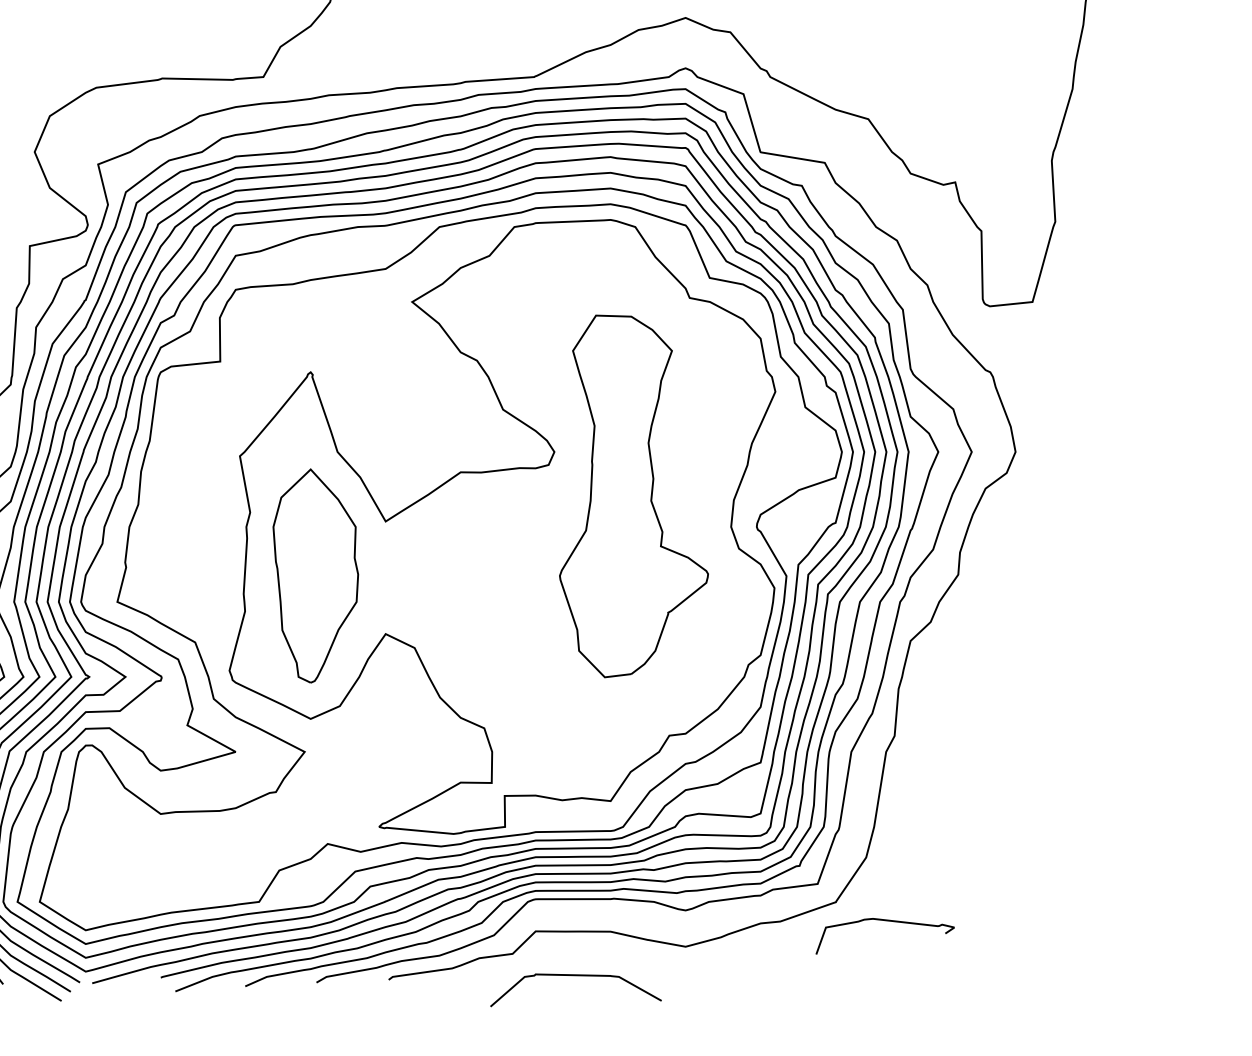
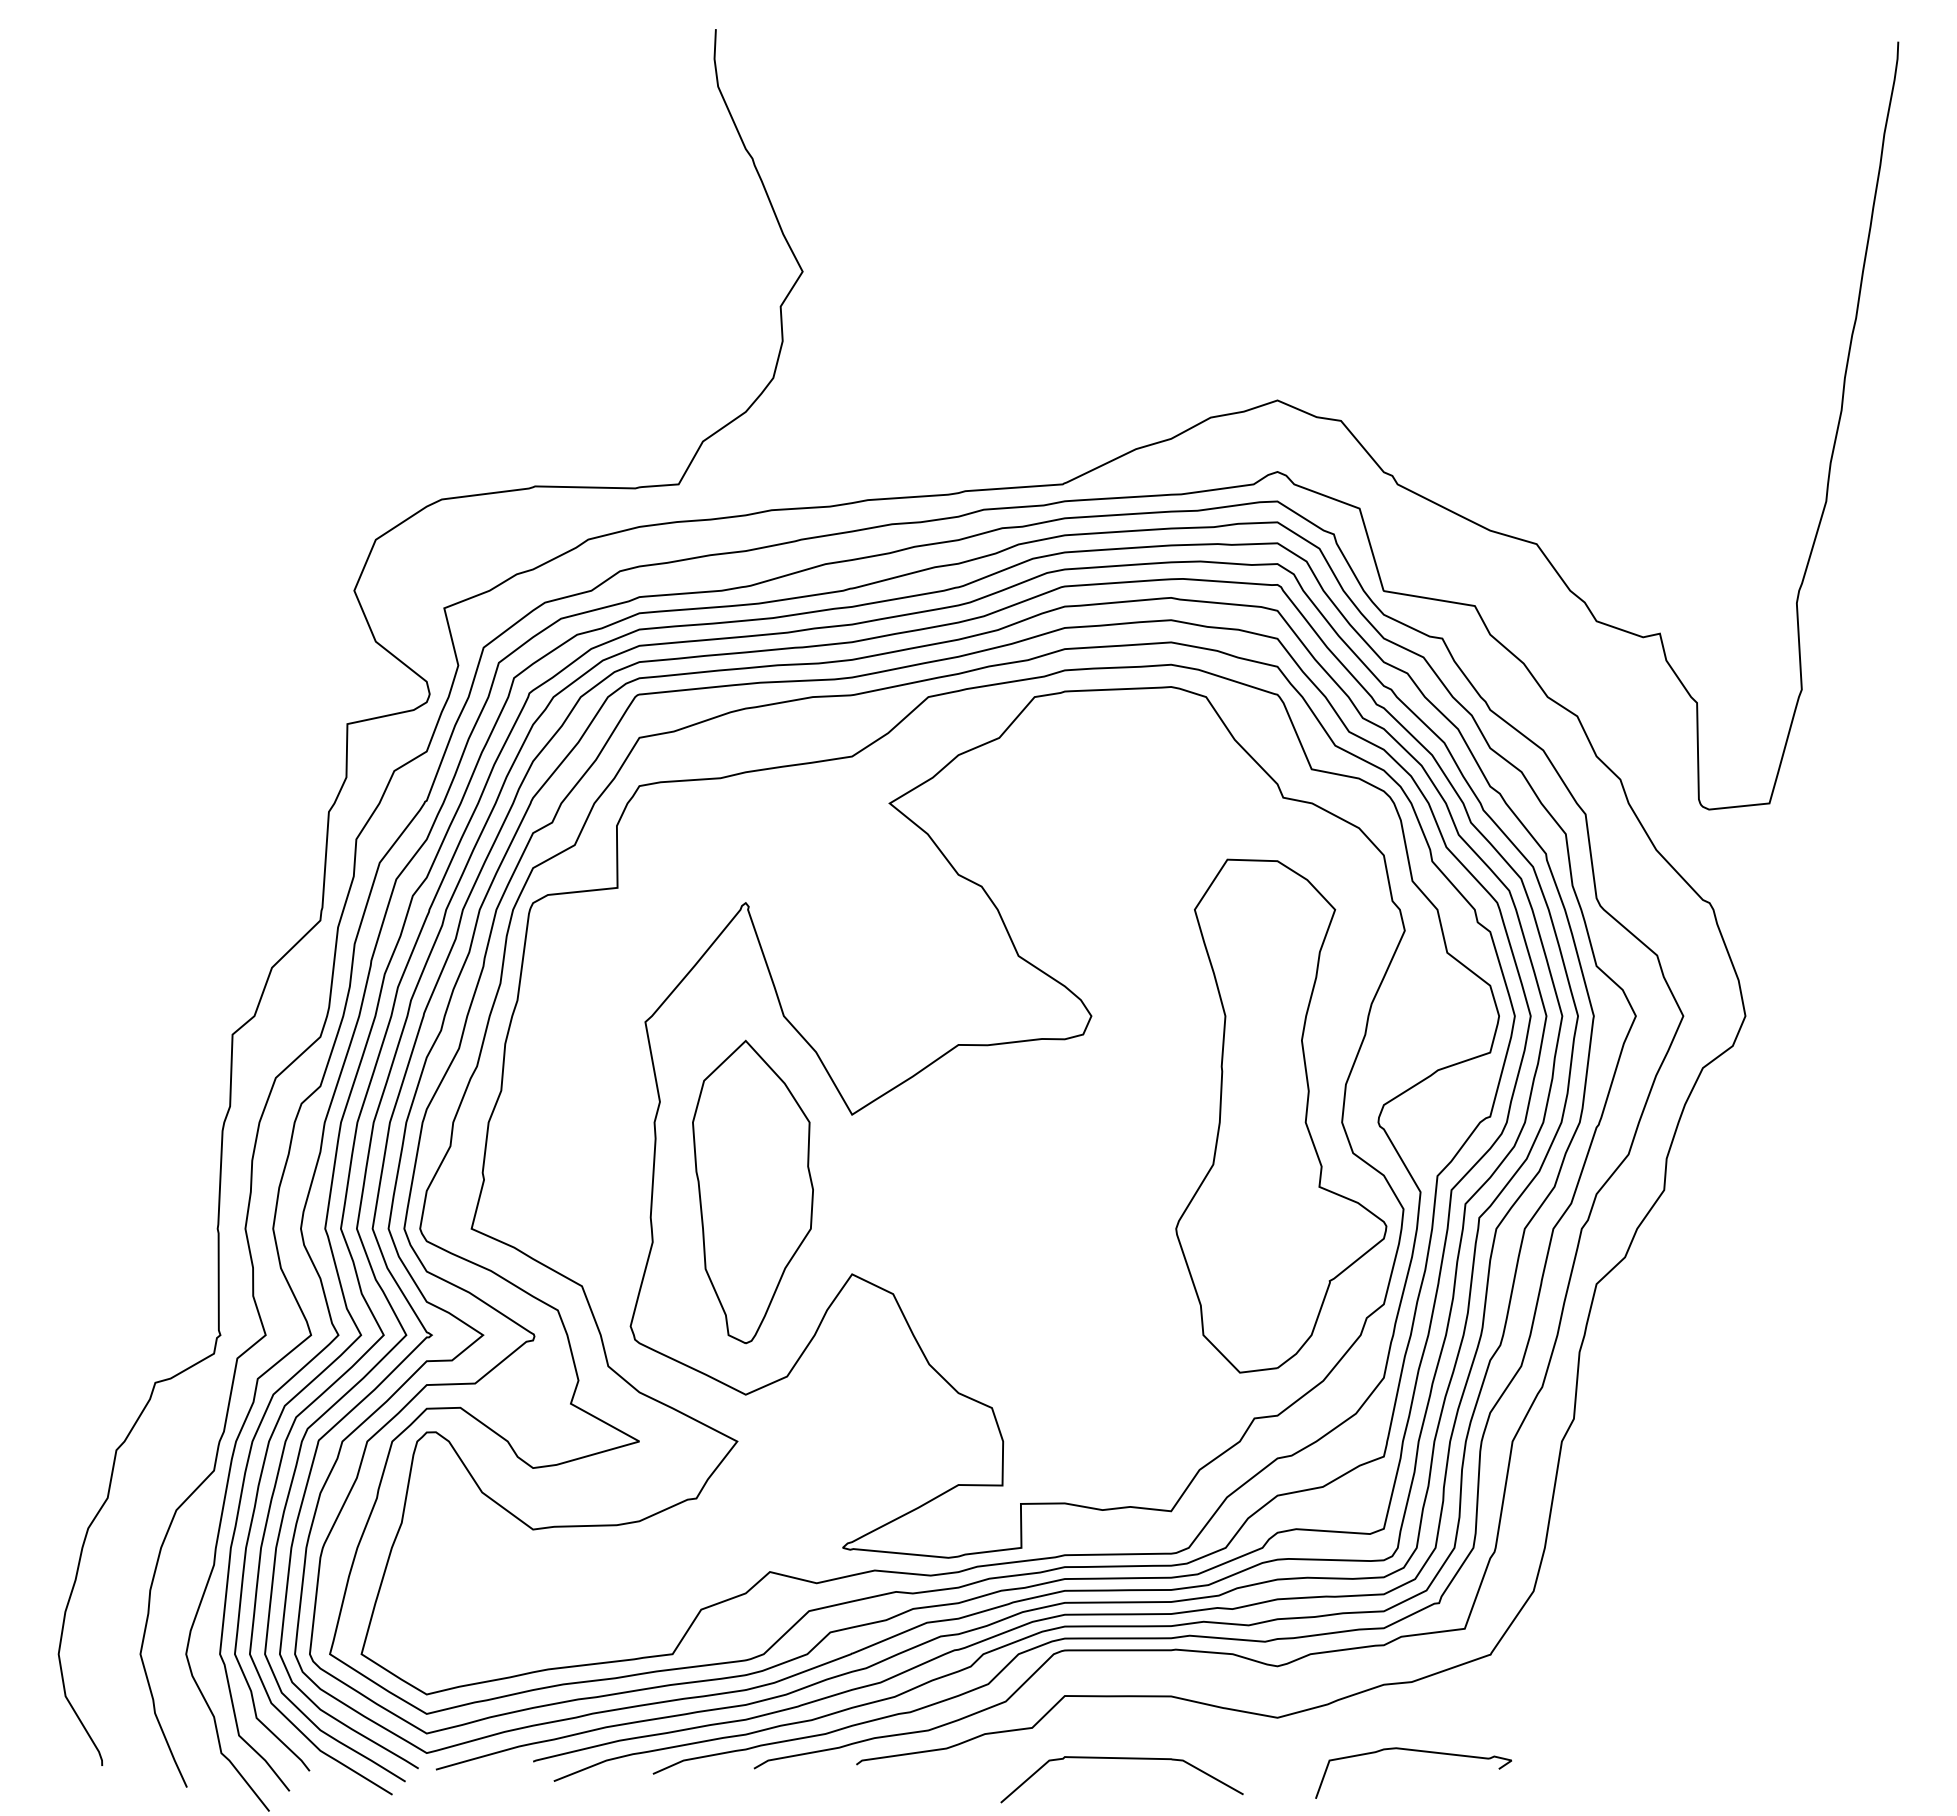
part: (634, 495) -> (1281, 1115), moved
curve: (885, 921) -> (1413, 1751), moved

